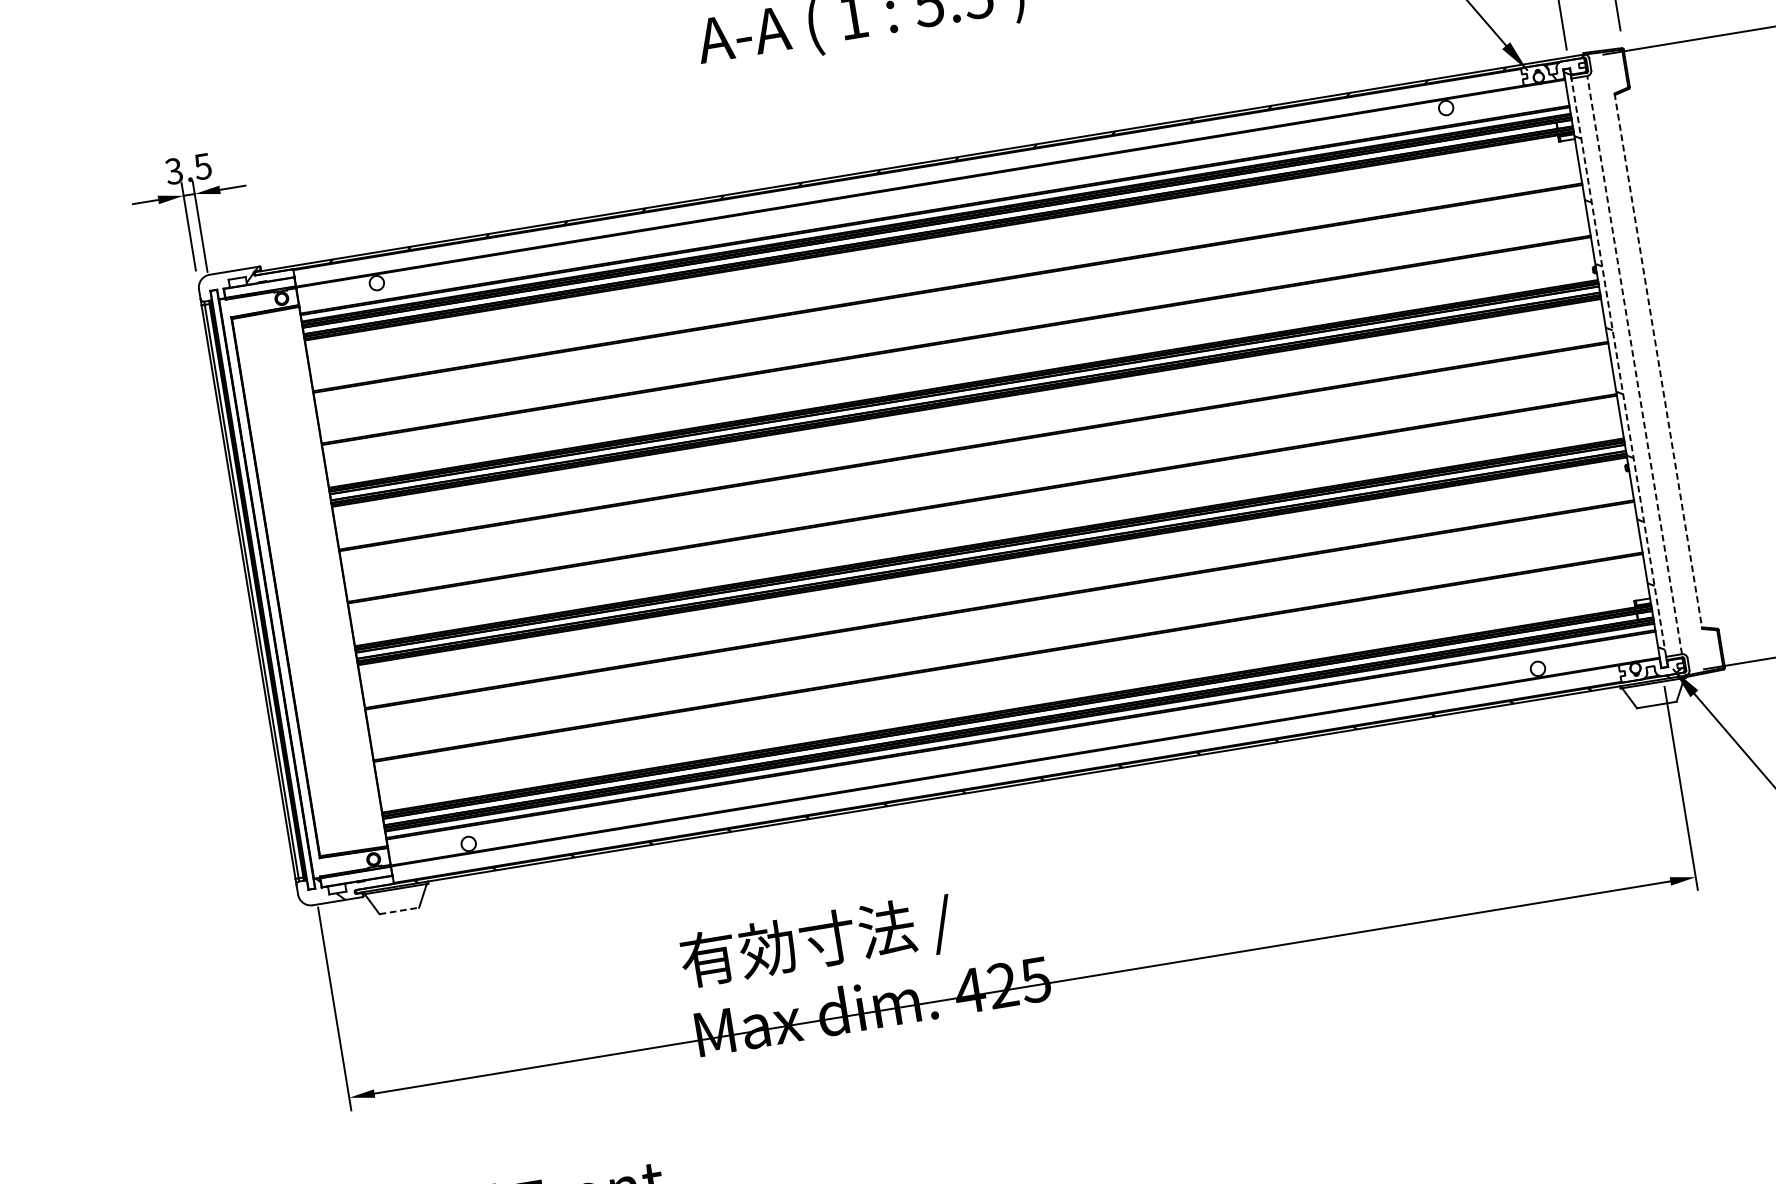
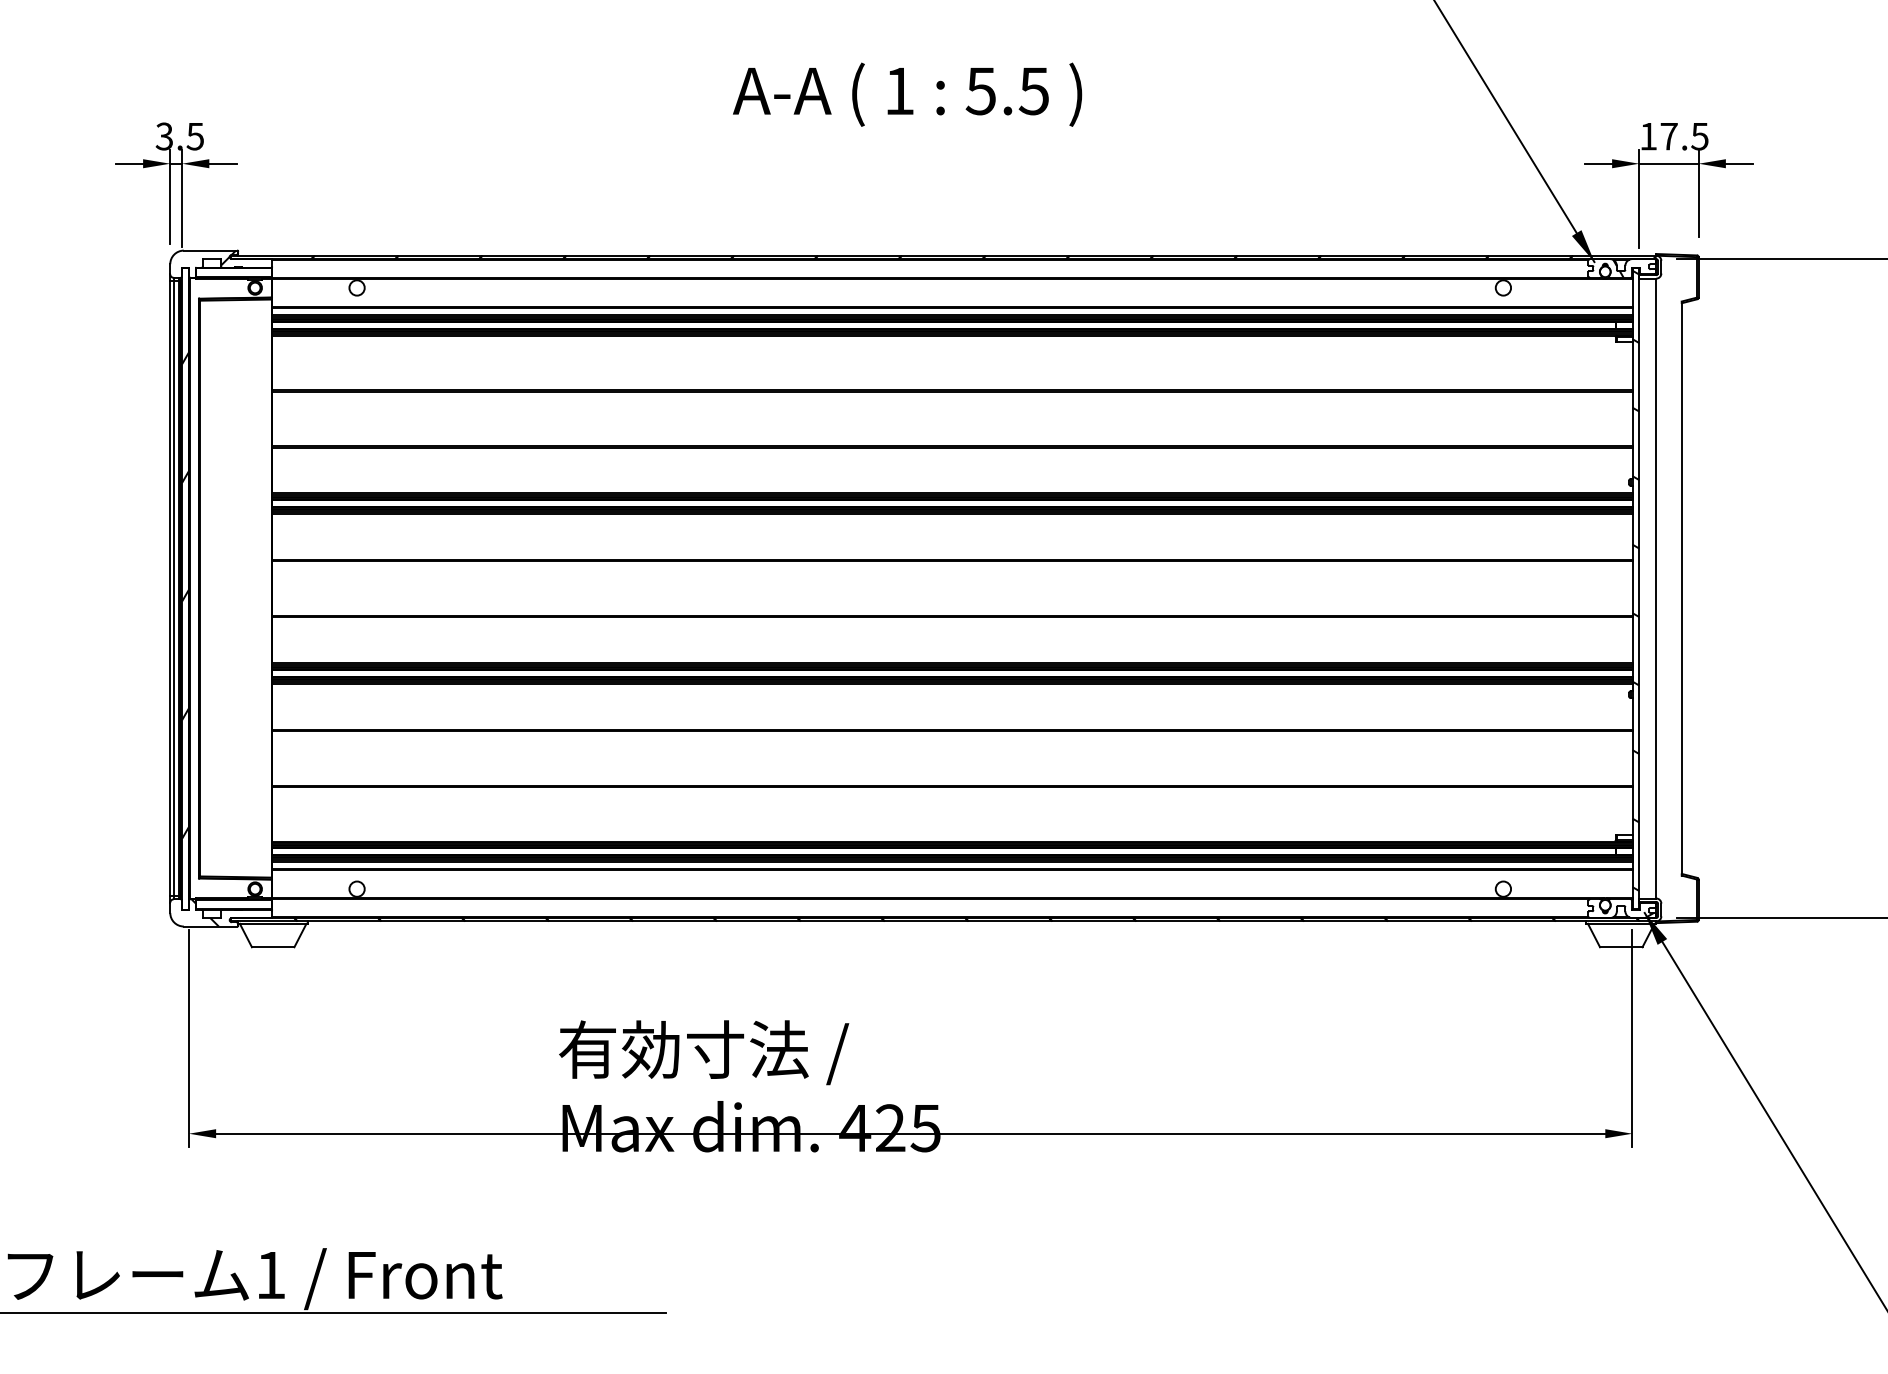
line: (1658, 362) -> (1681, 589), dashed -> solid
line: (1634, 365) -> (1656, 588), dashed -> solid
line: (1619, 367) -> (1639, 588), dashed -> solid
hatch: (263, 596) -> (185, 595), added
line: (399, 911) -> (273, 947), dashed -> solid

